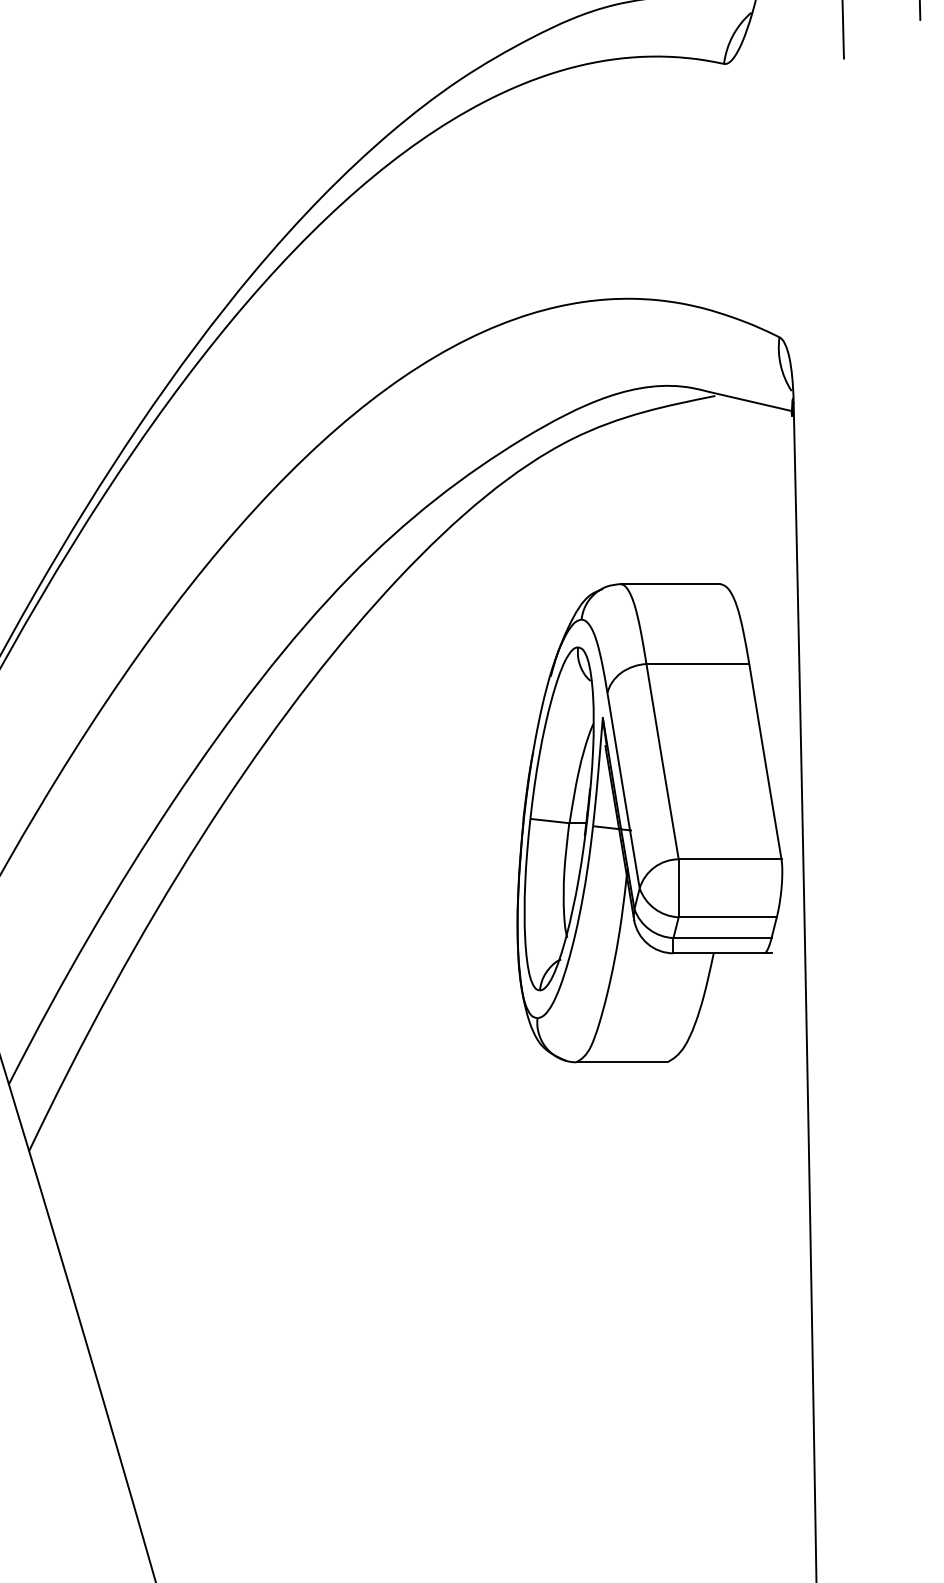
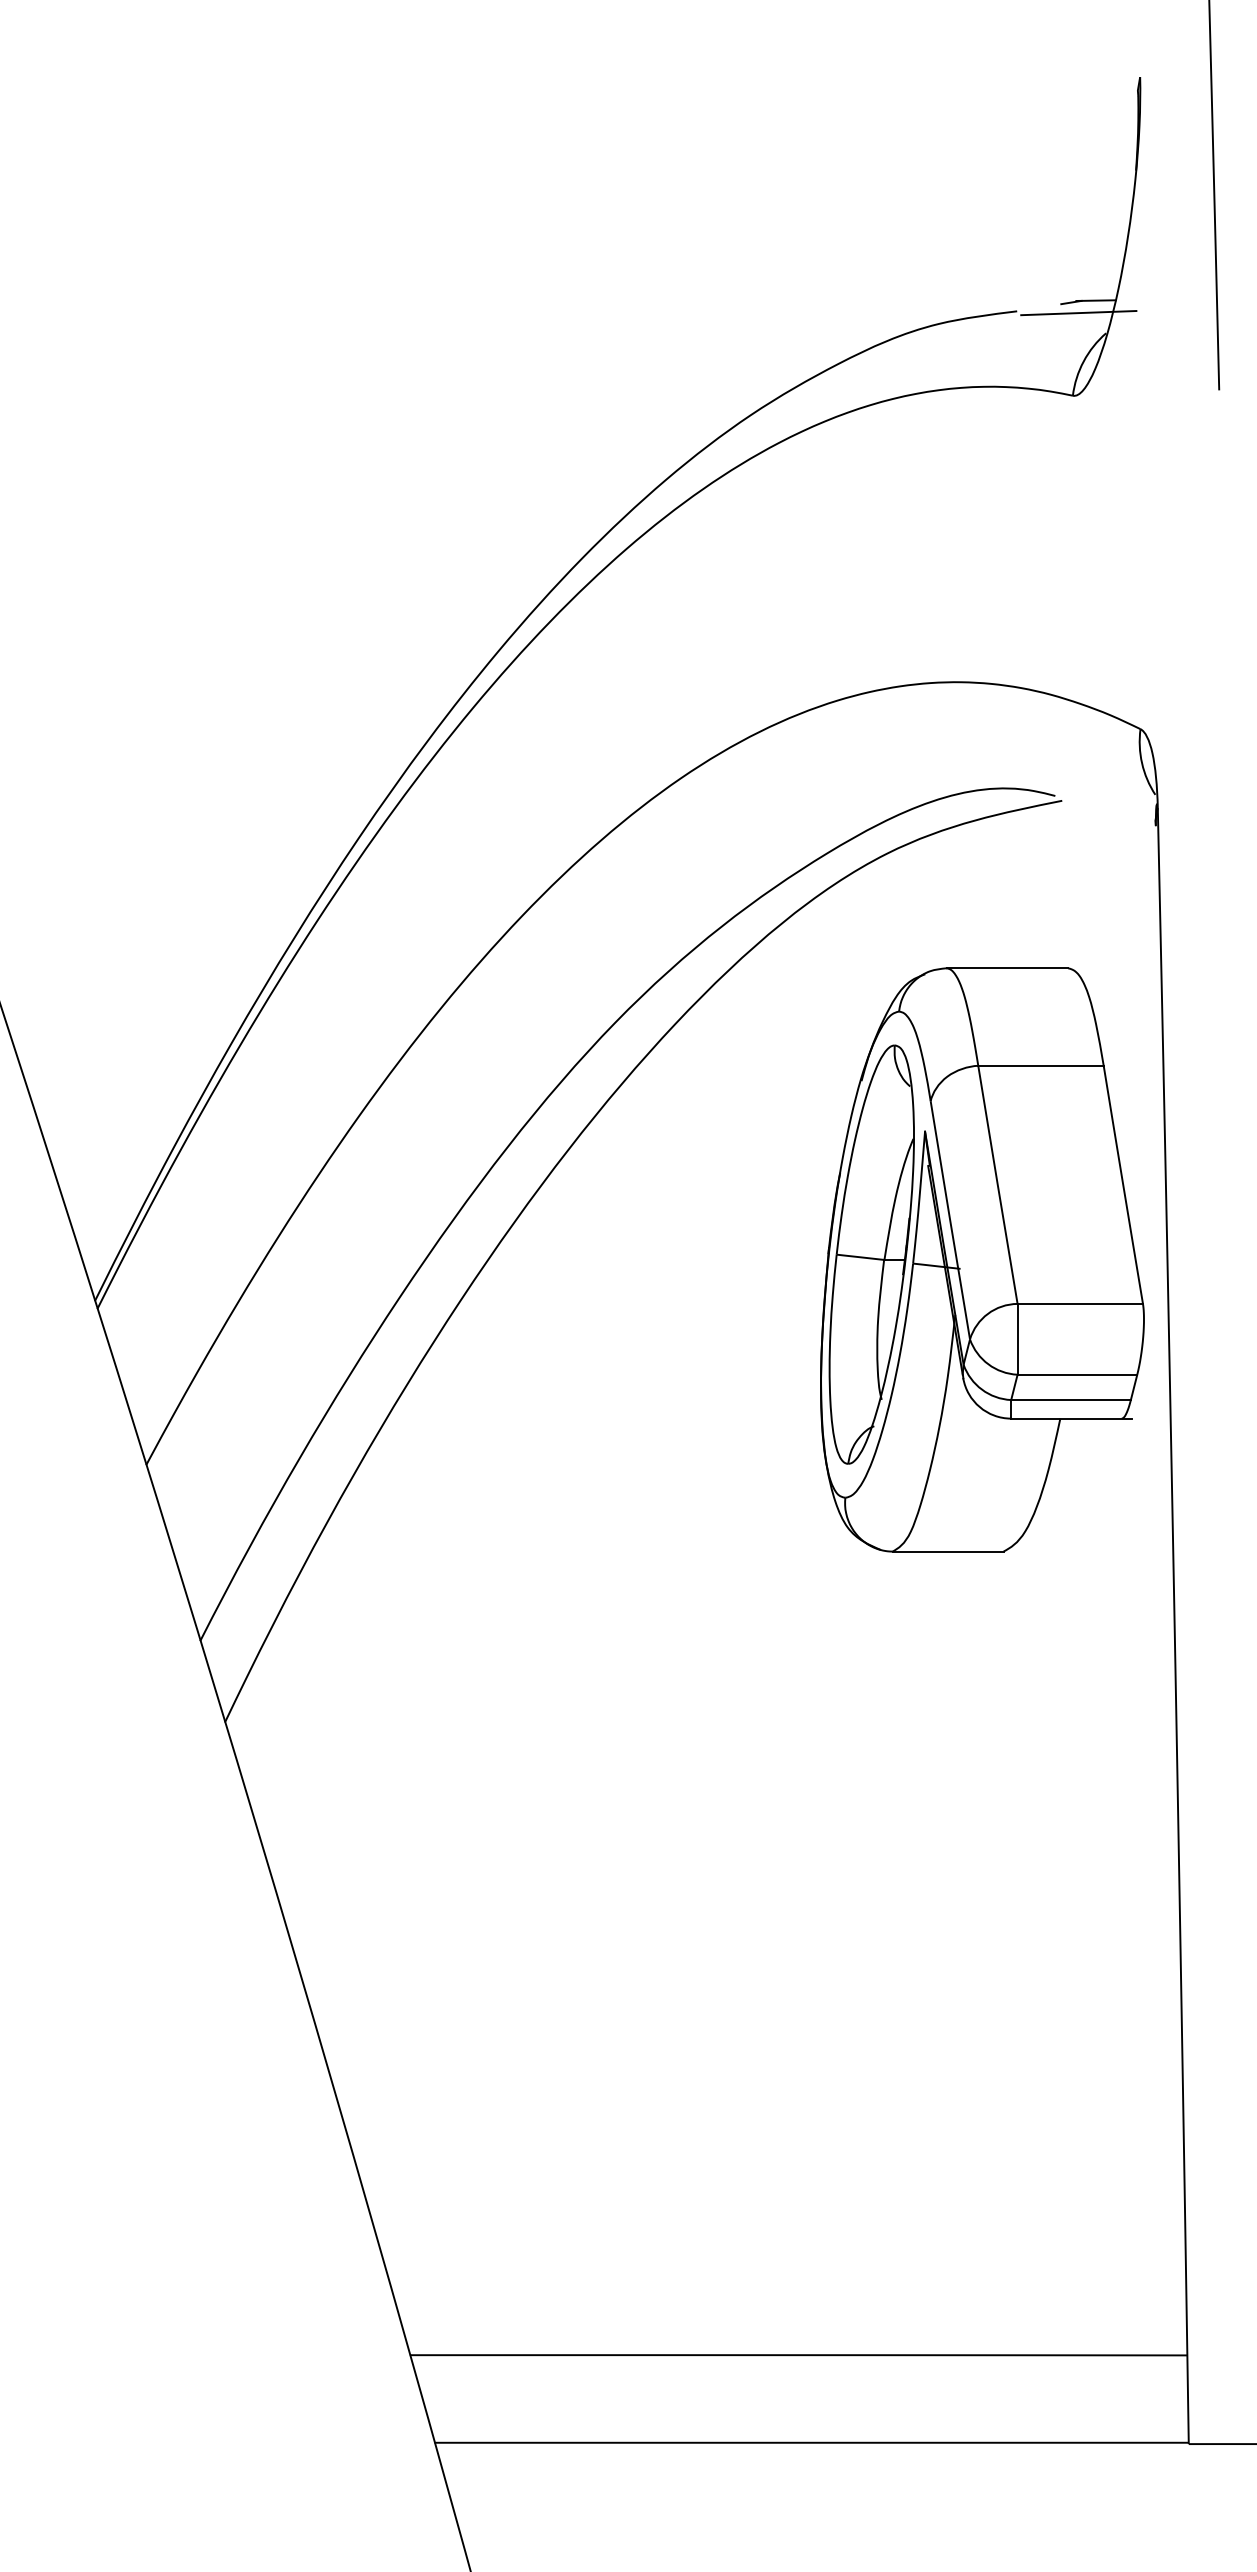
line: (750, 401) -> (1105, 807), removed
part: (649, 822) -> (982, 1259), moved

